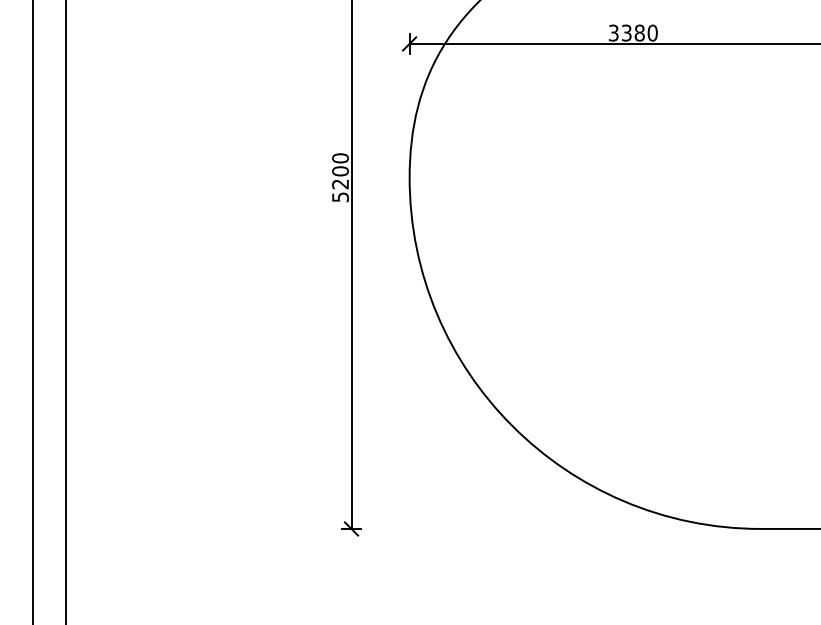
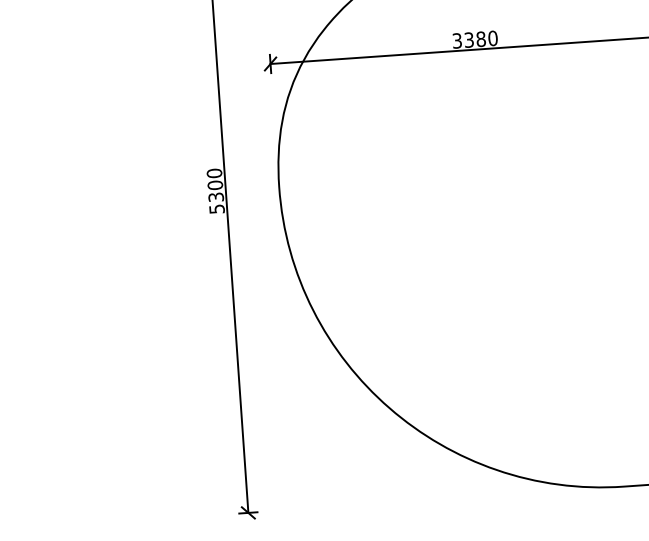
text: (340, 184) -> (216, 197), 5200 -> 5300

